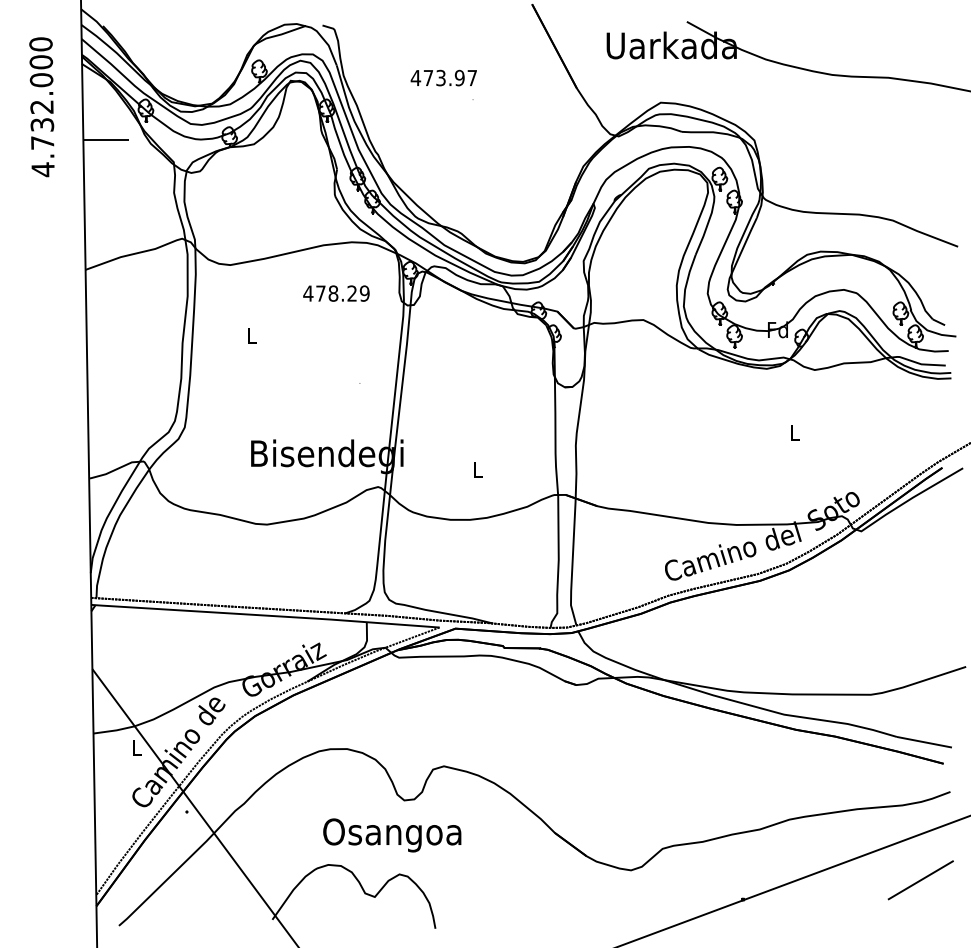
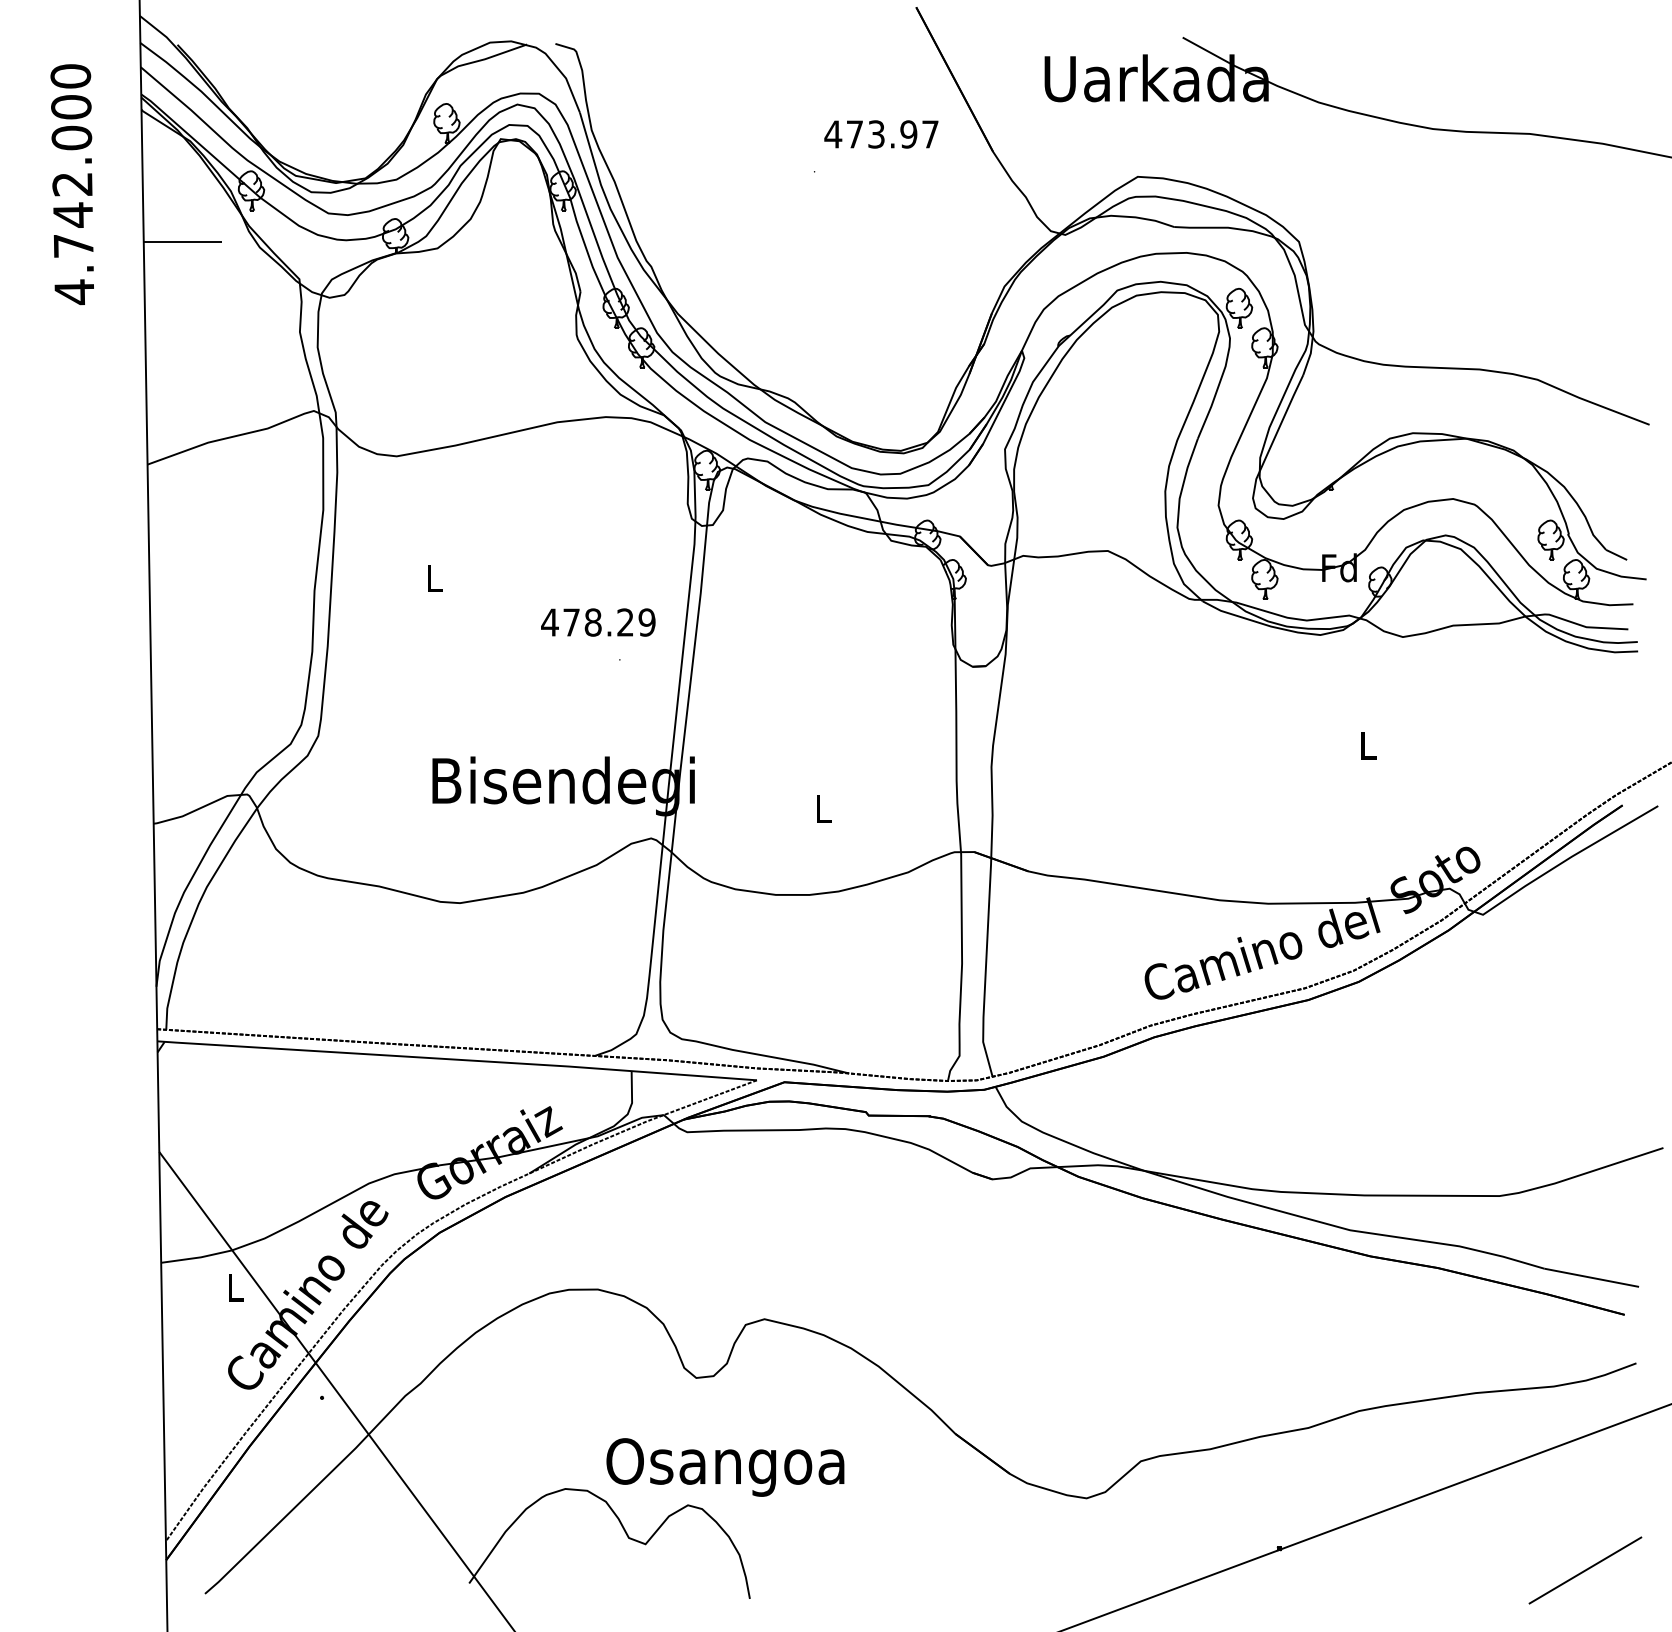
text: (443, 77) -> (880, 133), moved
text: (42, 124) -> (73, 214), 4.732.000 -> 4.742.000
text: (336, 293) -> (598, 622), moved
text: (392, 835) -> (725, 1467), moved
line: (920, 880) -> (1584, 1570), moved

